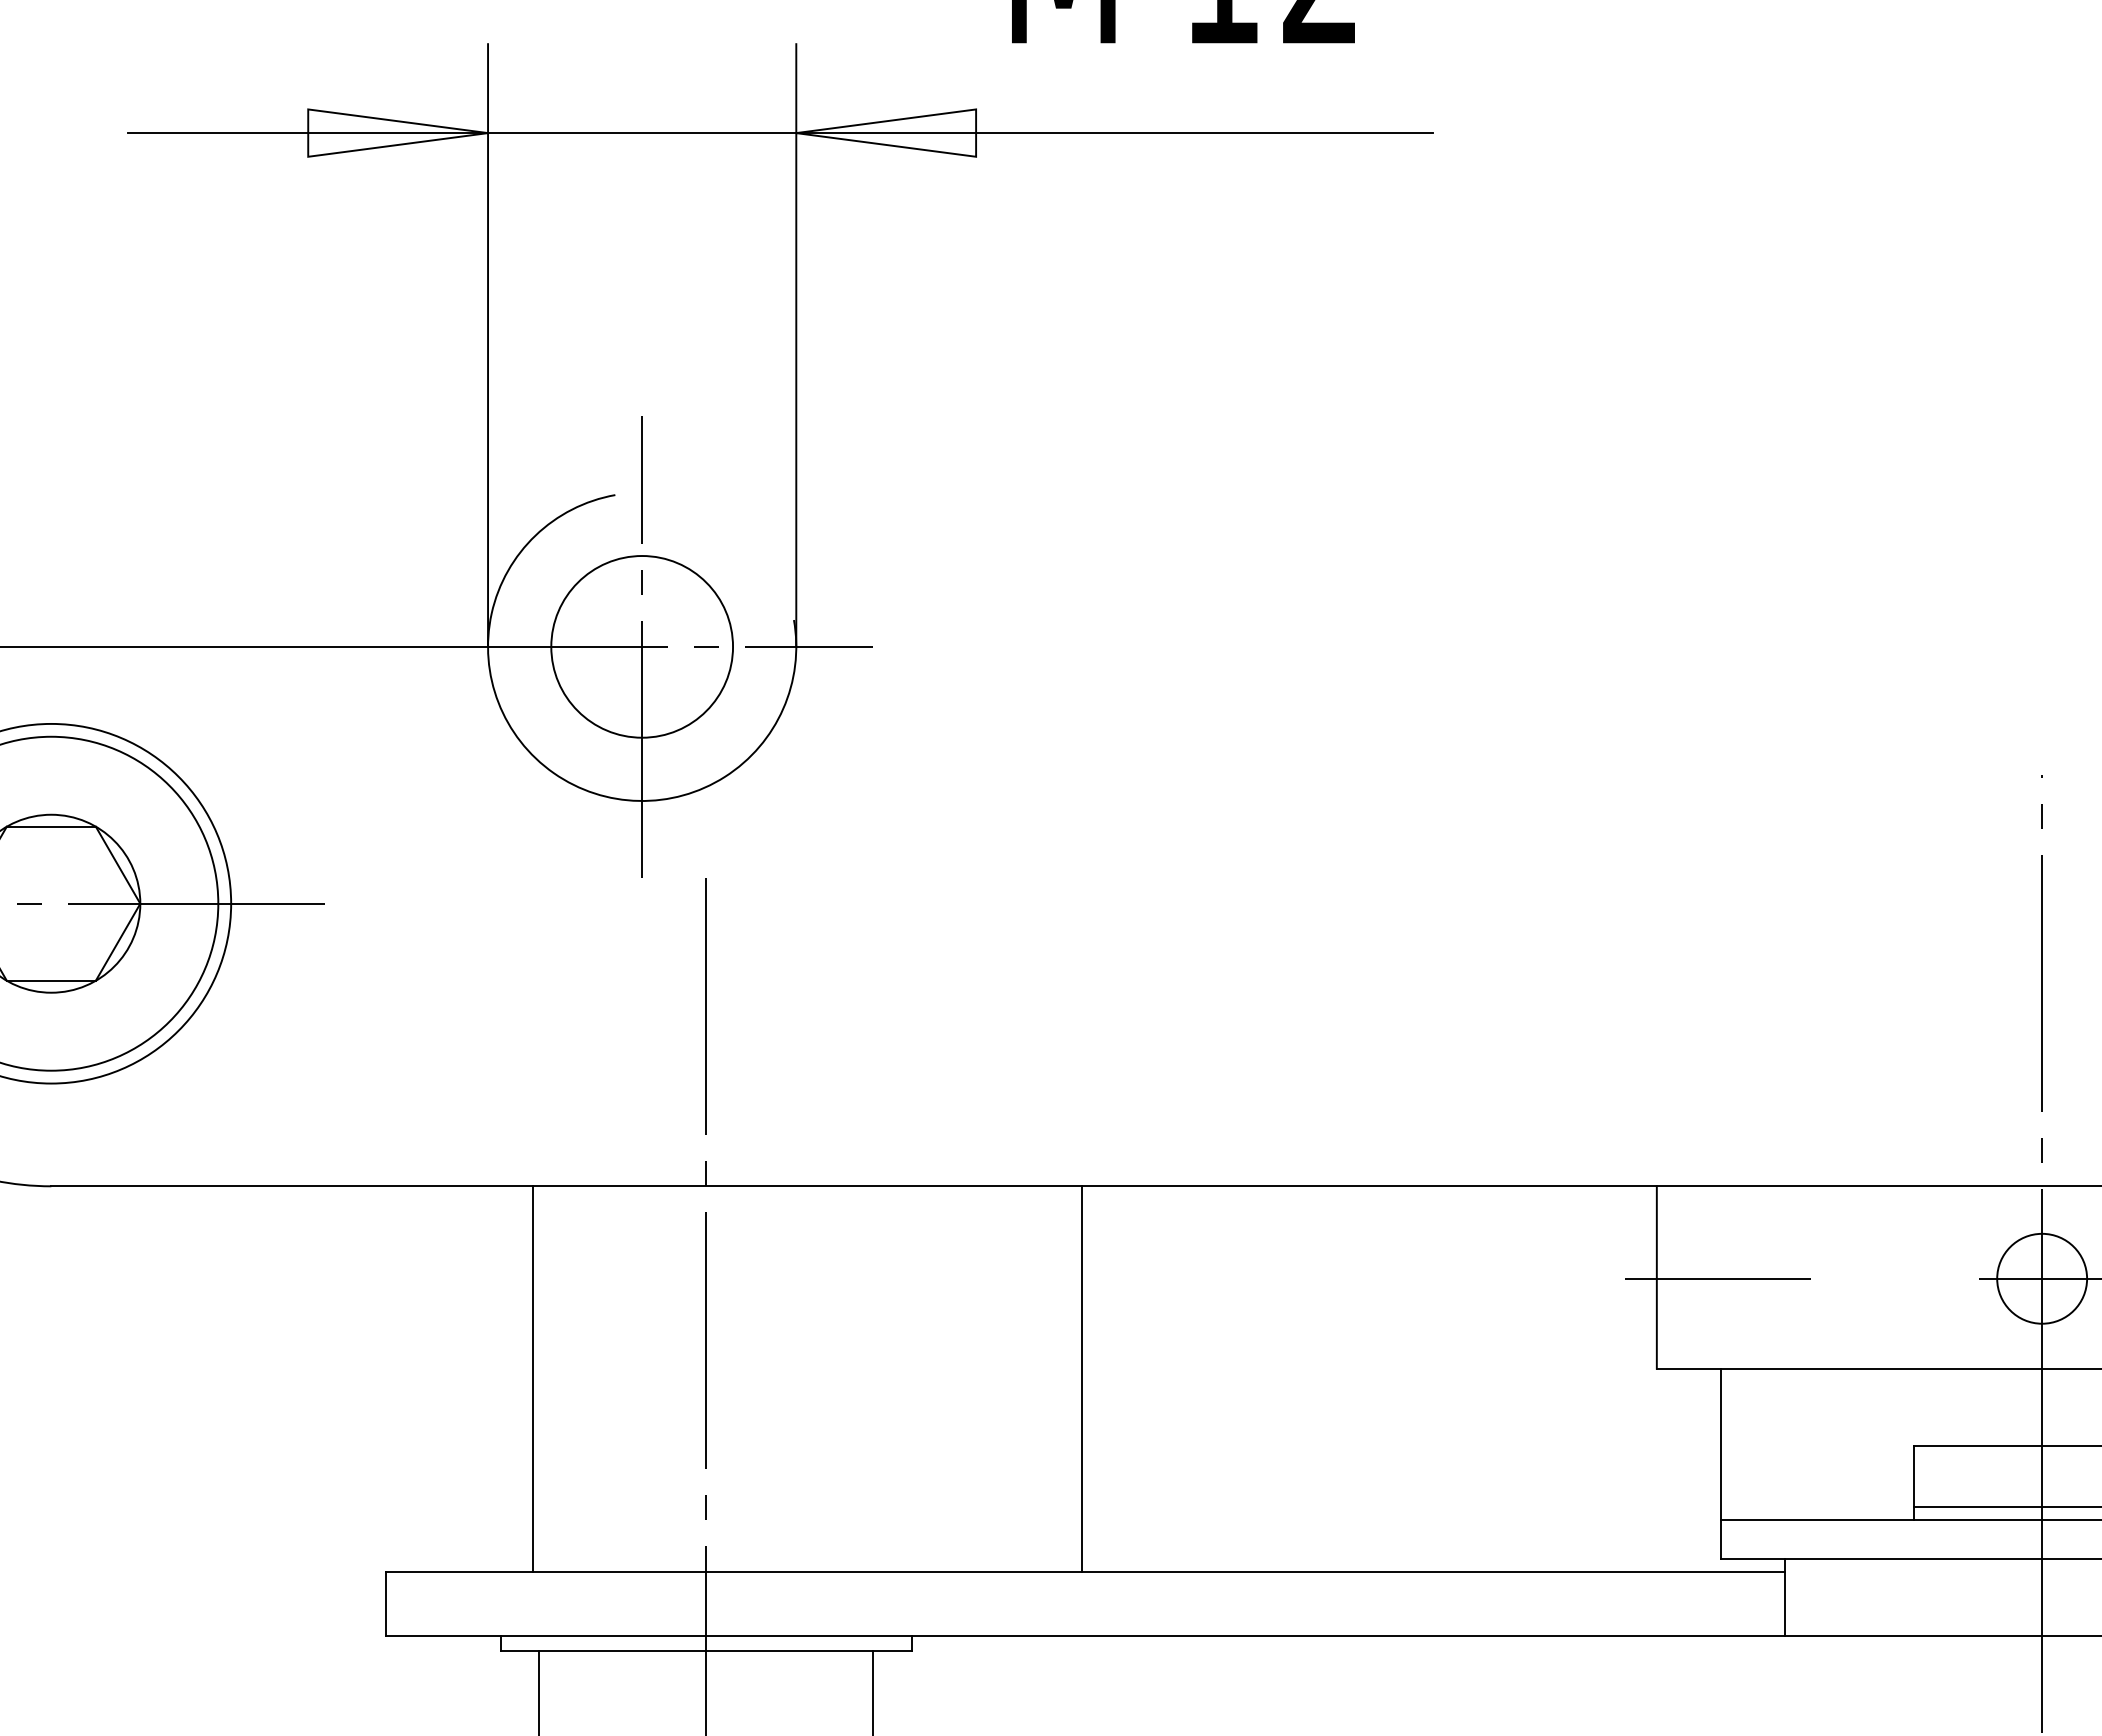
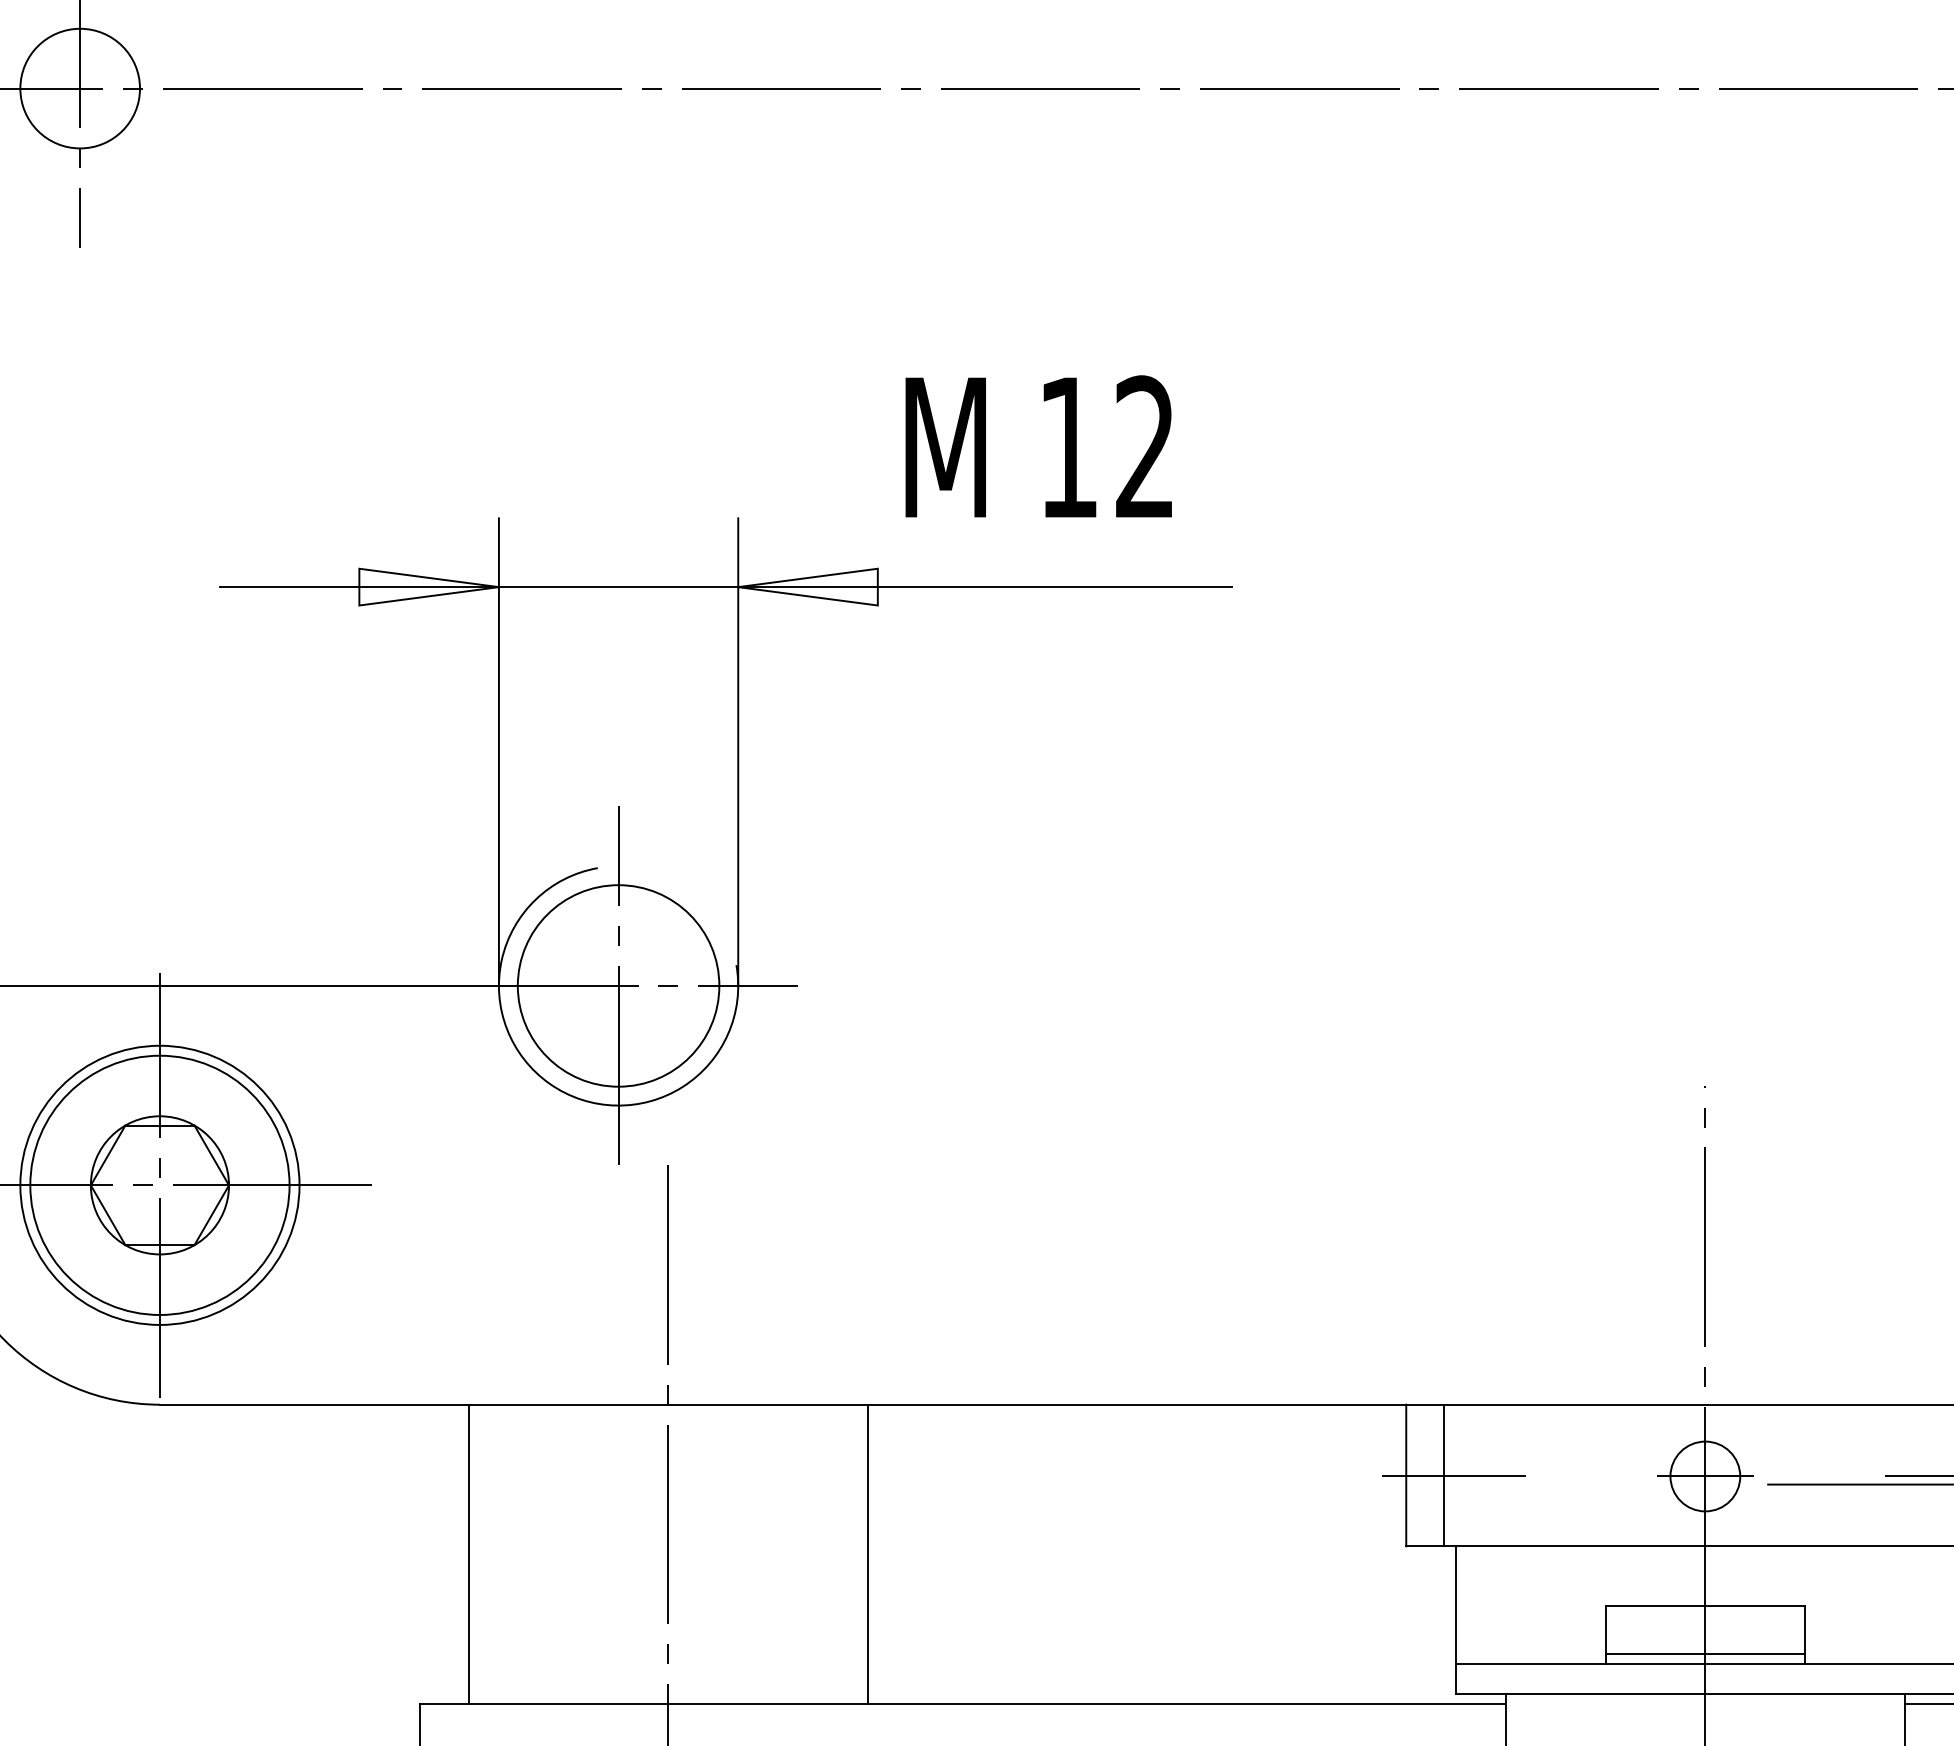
circle: (642, 646) -> (618, 985), size x1.43
line: (50, 903) -> (159, 1185), added
line: (1706, 1277) -> (1444, 1475), added
line: (533, 1377) -> (469, 1553), moved
line: (1081, 1377) -> (867, 1553), moved

